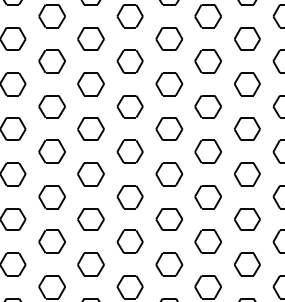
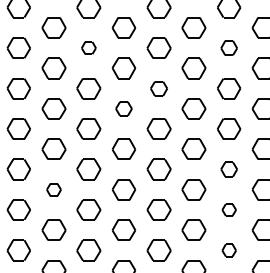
part: (90, 38) -> (88, 47), size x0.6
part: (247, 38) -> (229, 47), size x0.7
part: (168, 83) -> (158, 88), size x0.7
part: (129, 106) -> (123, 108), size x0.7
part: (247, 174) -> (229, 169), size x0.7
part: (51, 196) -> (53, 189), size x0.6
part: (247, 218) -> (229, 209), size x0.6
part: (247, 264) -> (229, 250), size x0.6

